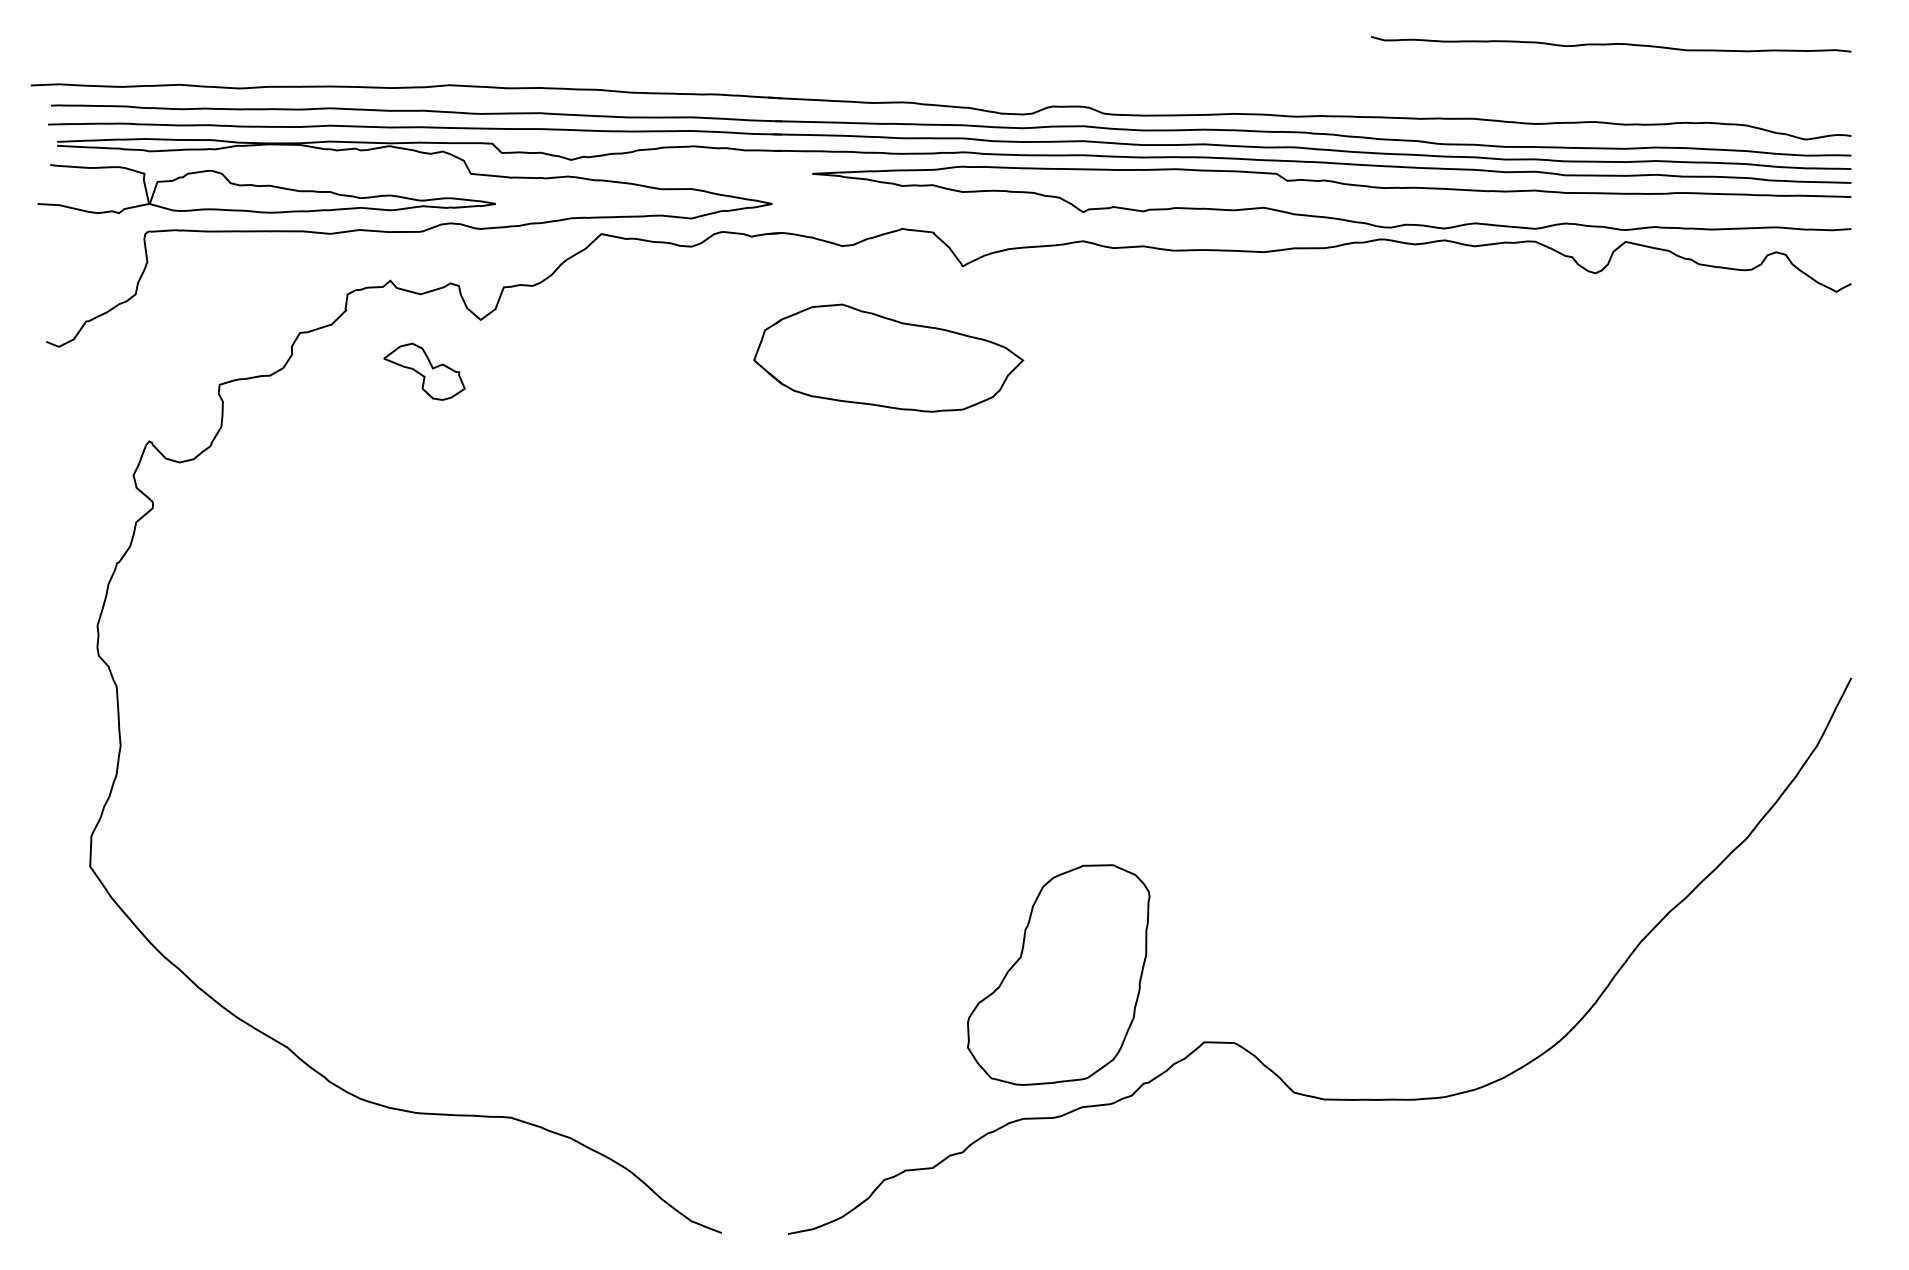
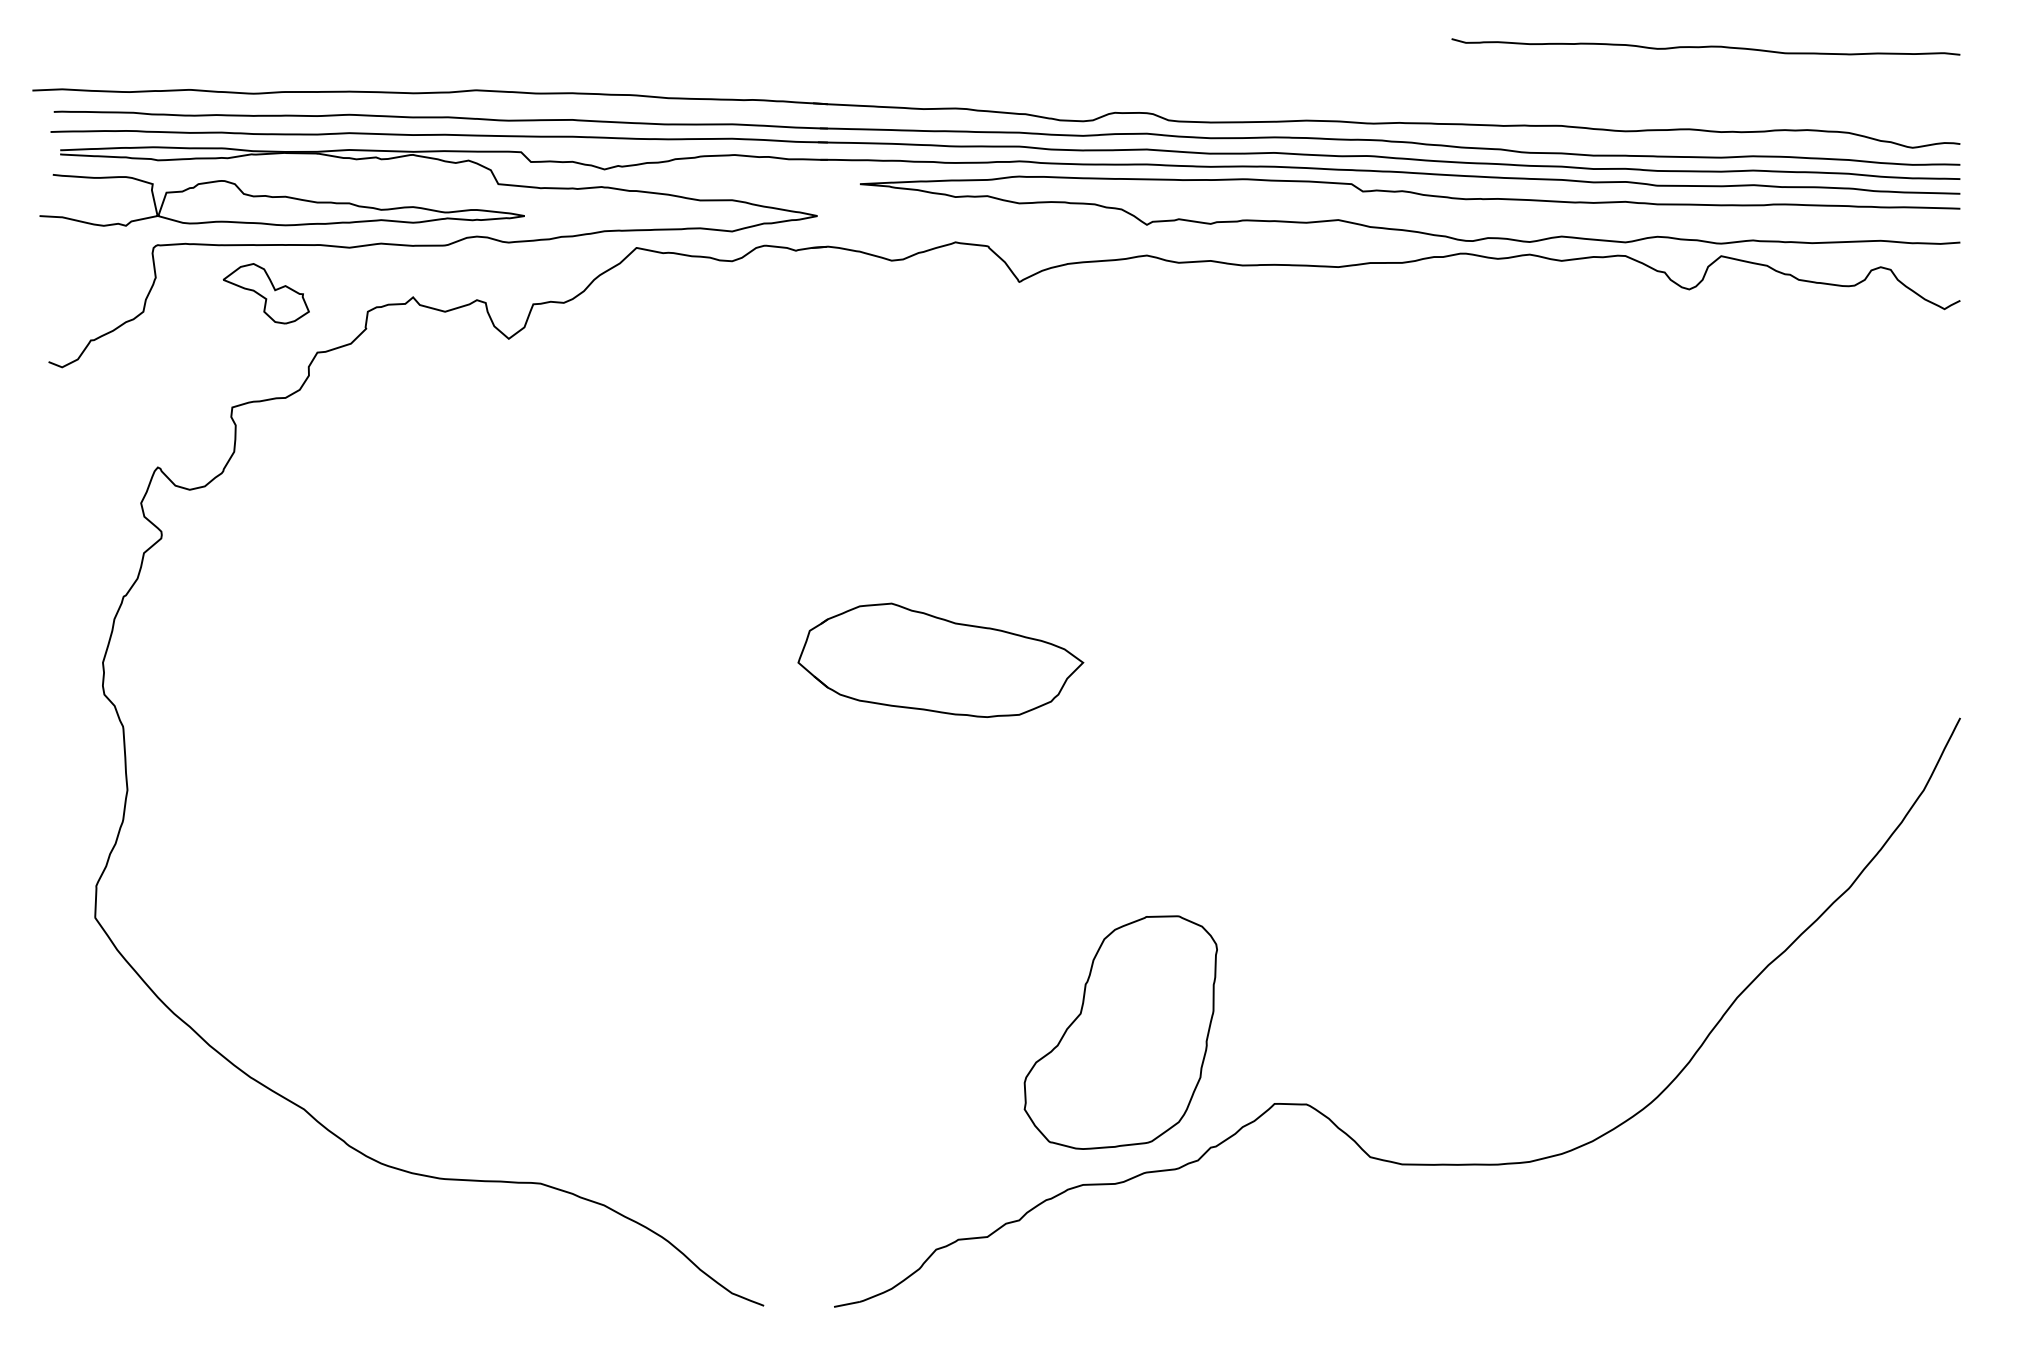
part: (888, 357) -> (940, 659), moved
part: (423, 371) -> (265, 293), moved

